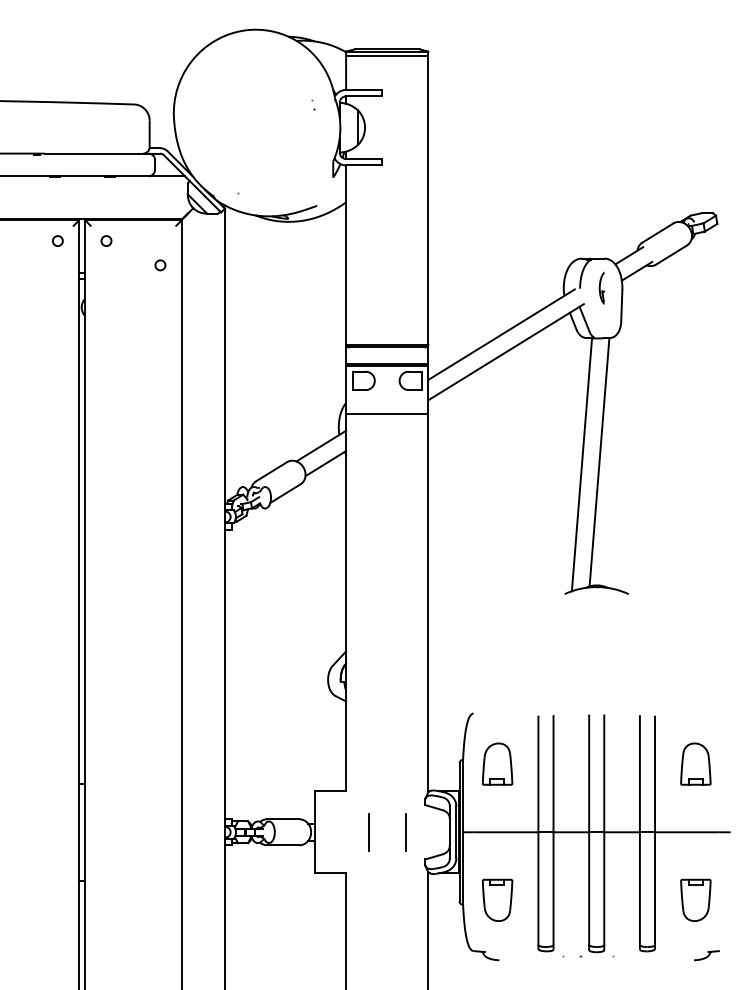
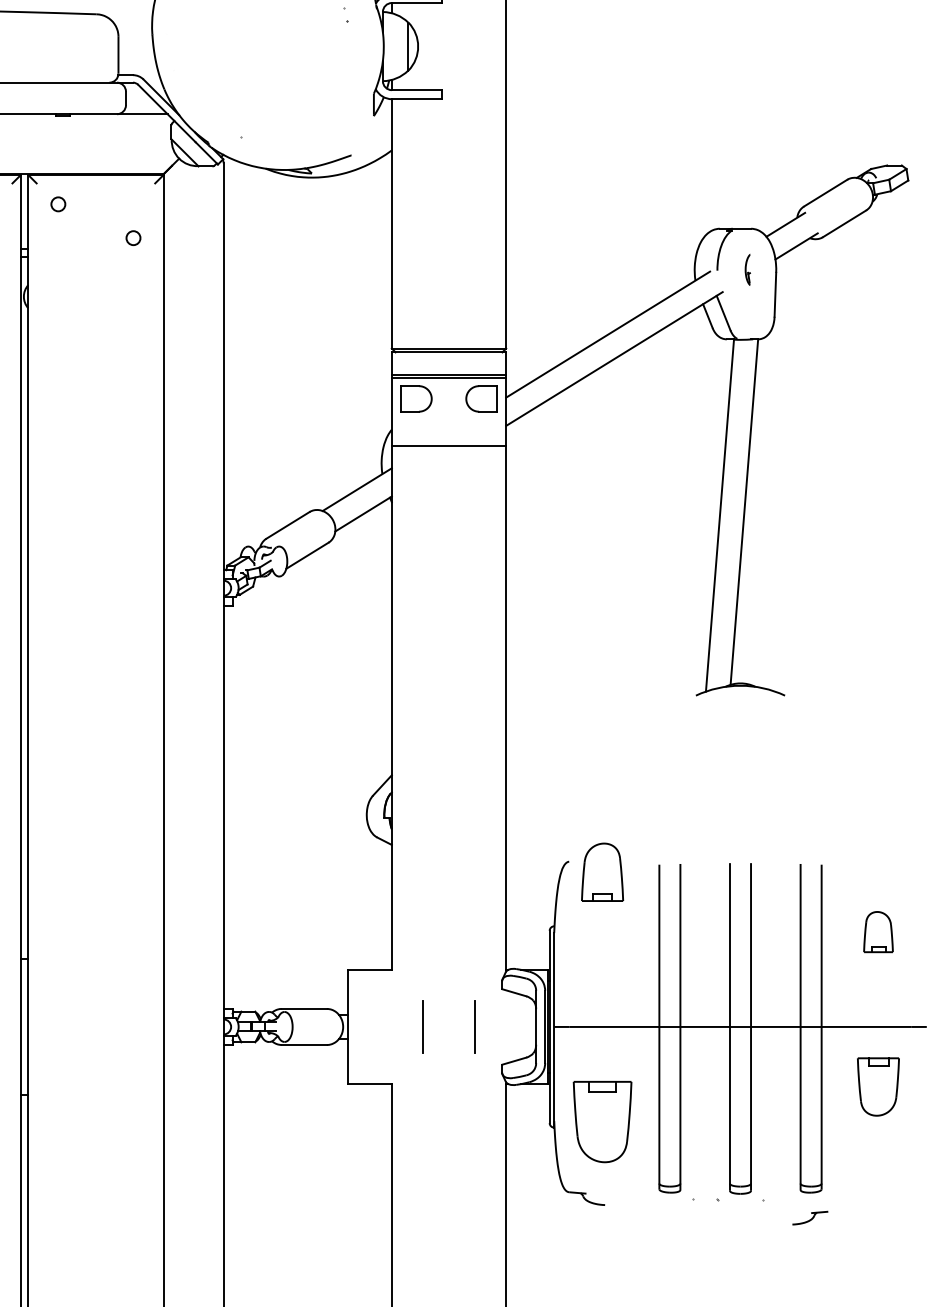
part: (601, 287) -> (747, 268), size x0.7
part: (497, 763) -> (602, 871), moved
part: (695, 763) -> (877, 931), size x0.7
part: (497, 899) -> (602, 1120), size x1.4
part: (695, 899) -> (877, 1085), moved
part: (706, 955) -> (809, 1217), moved

